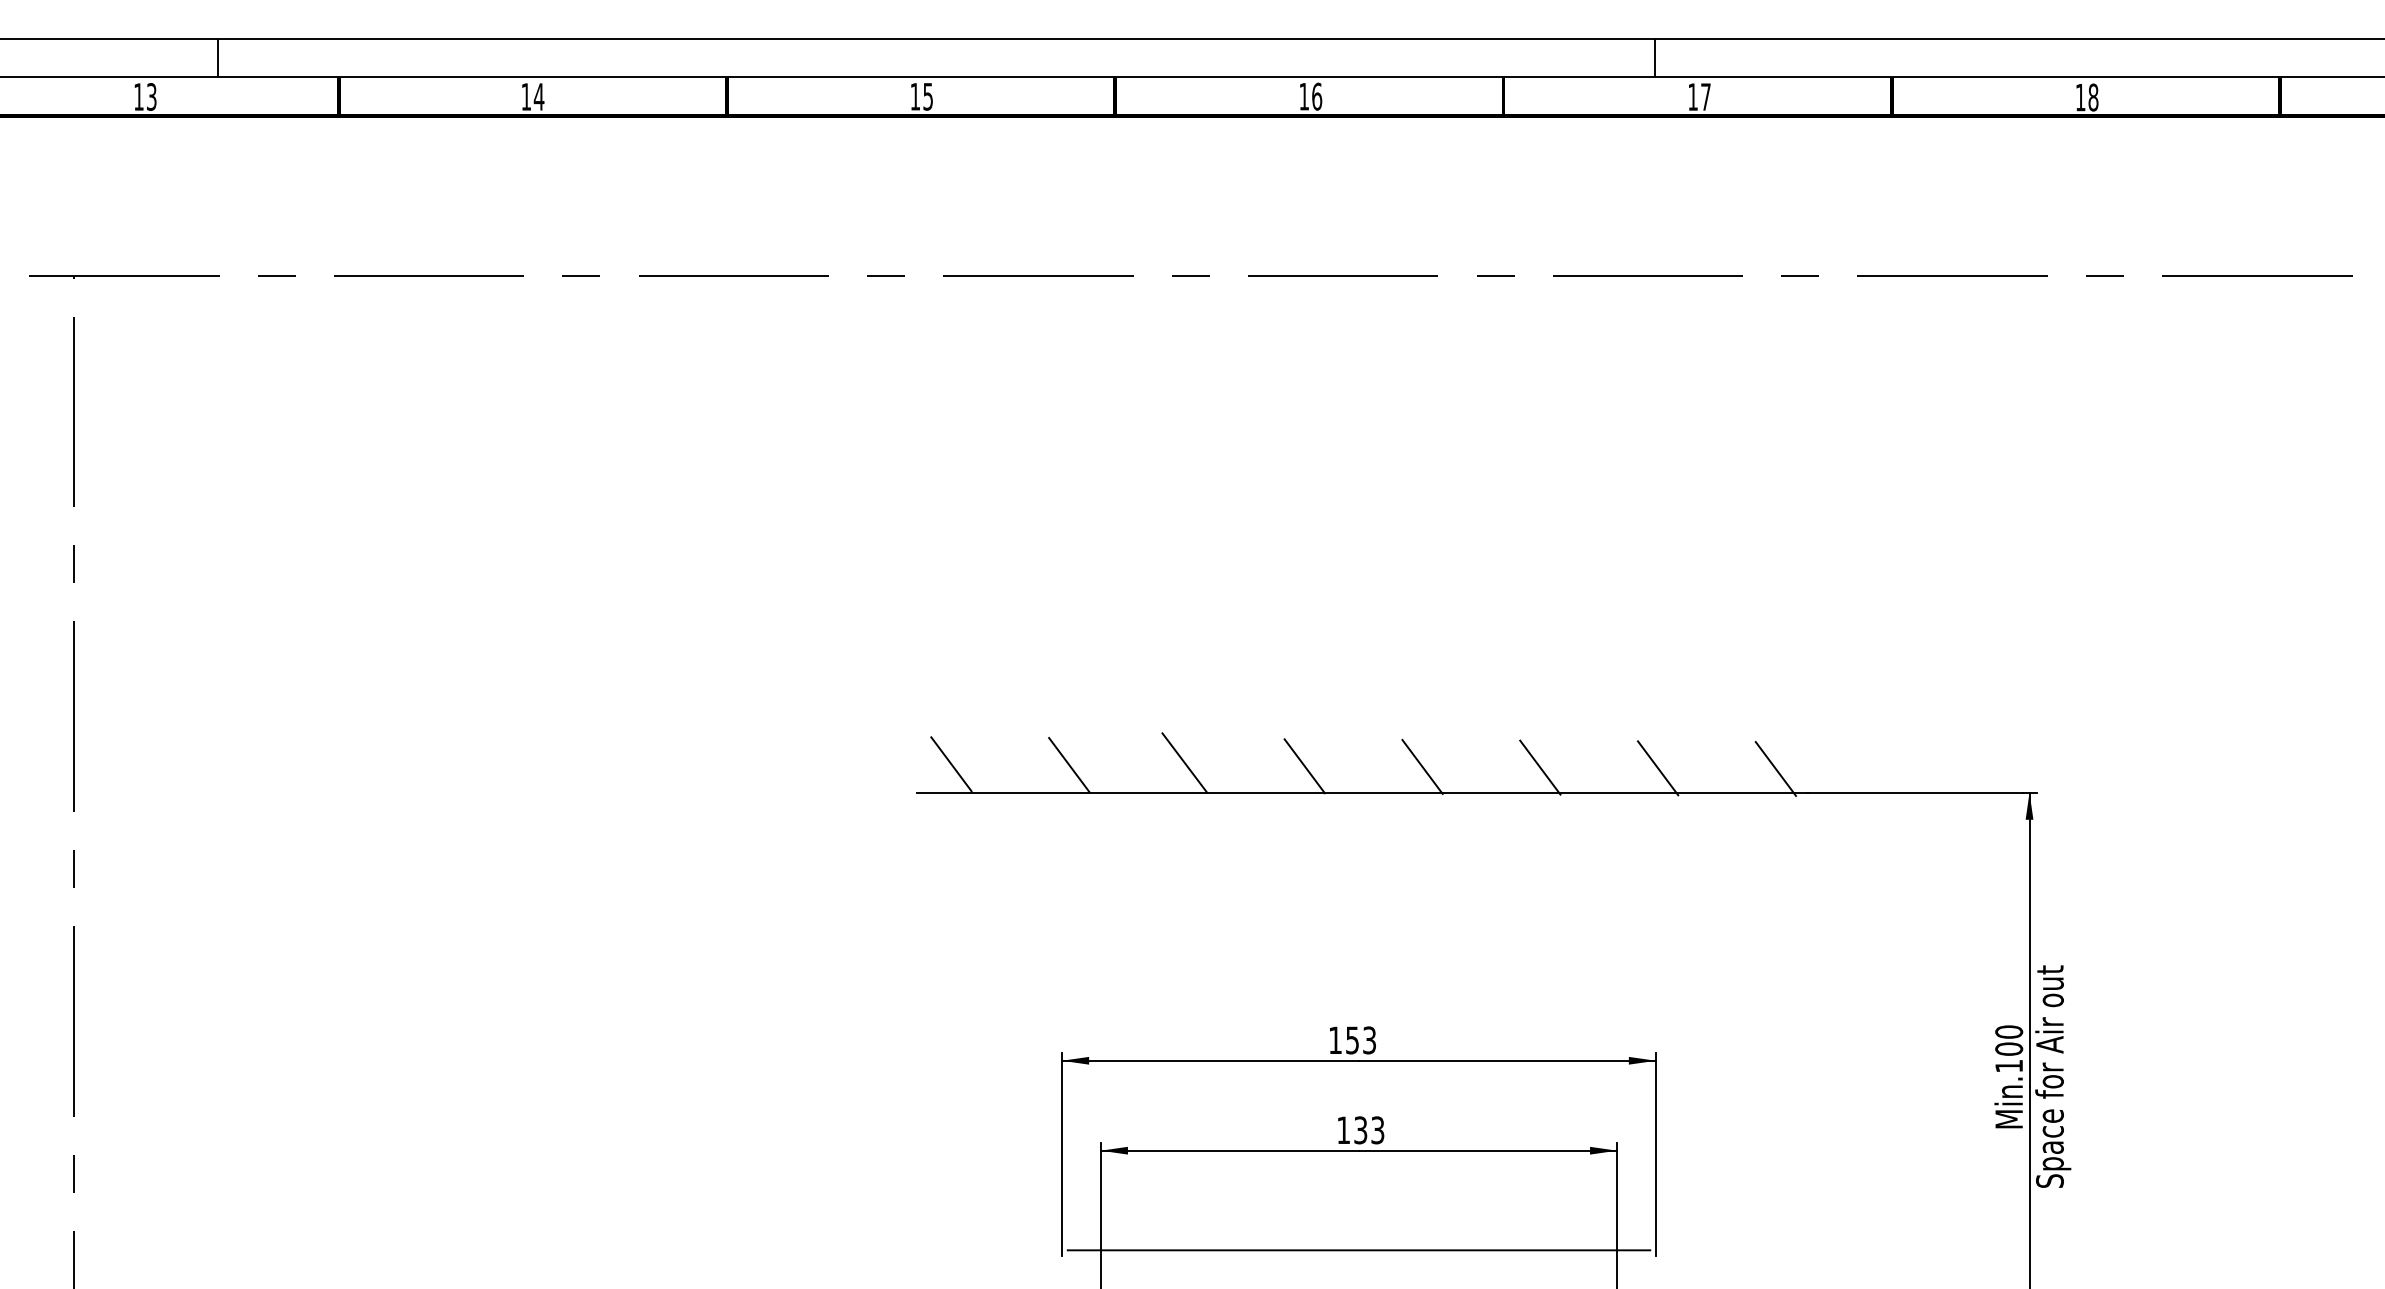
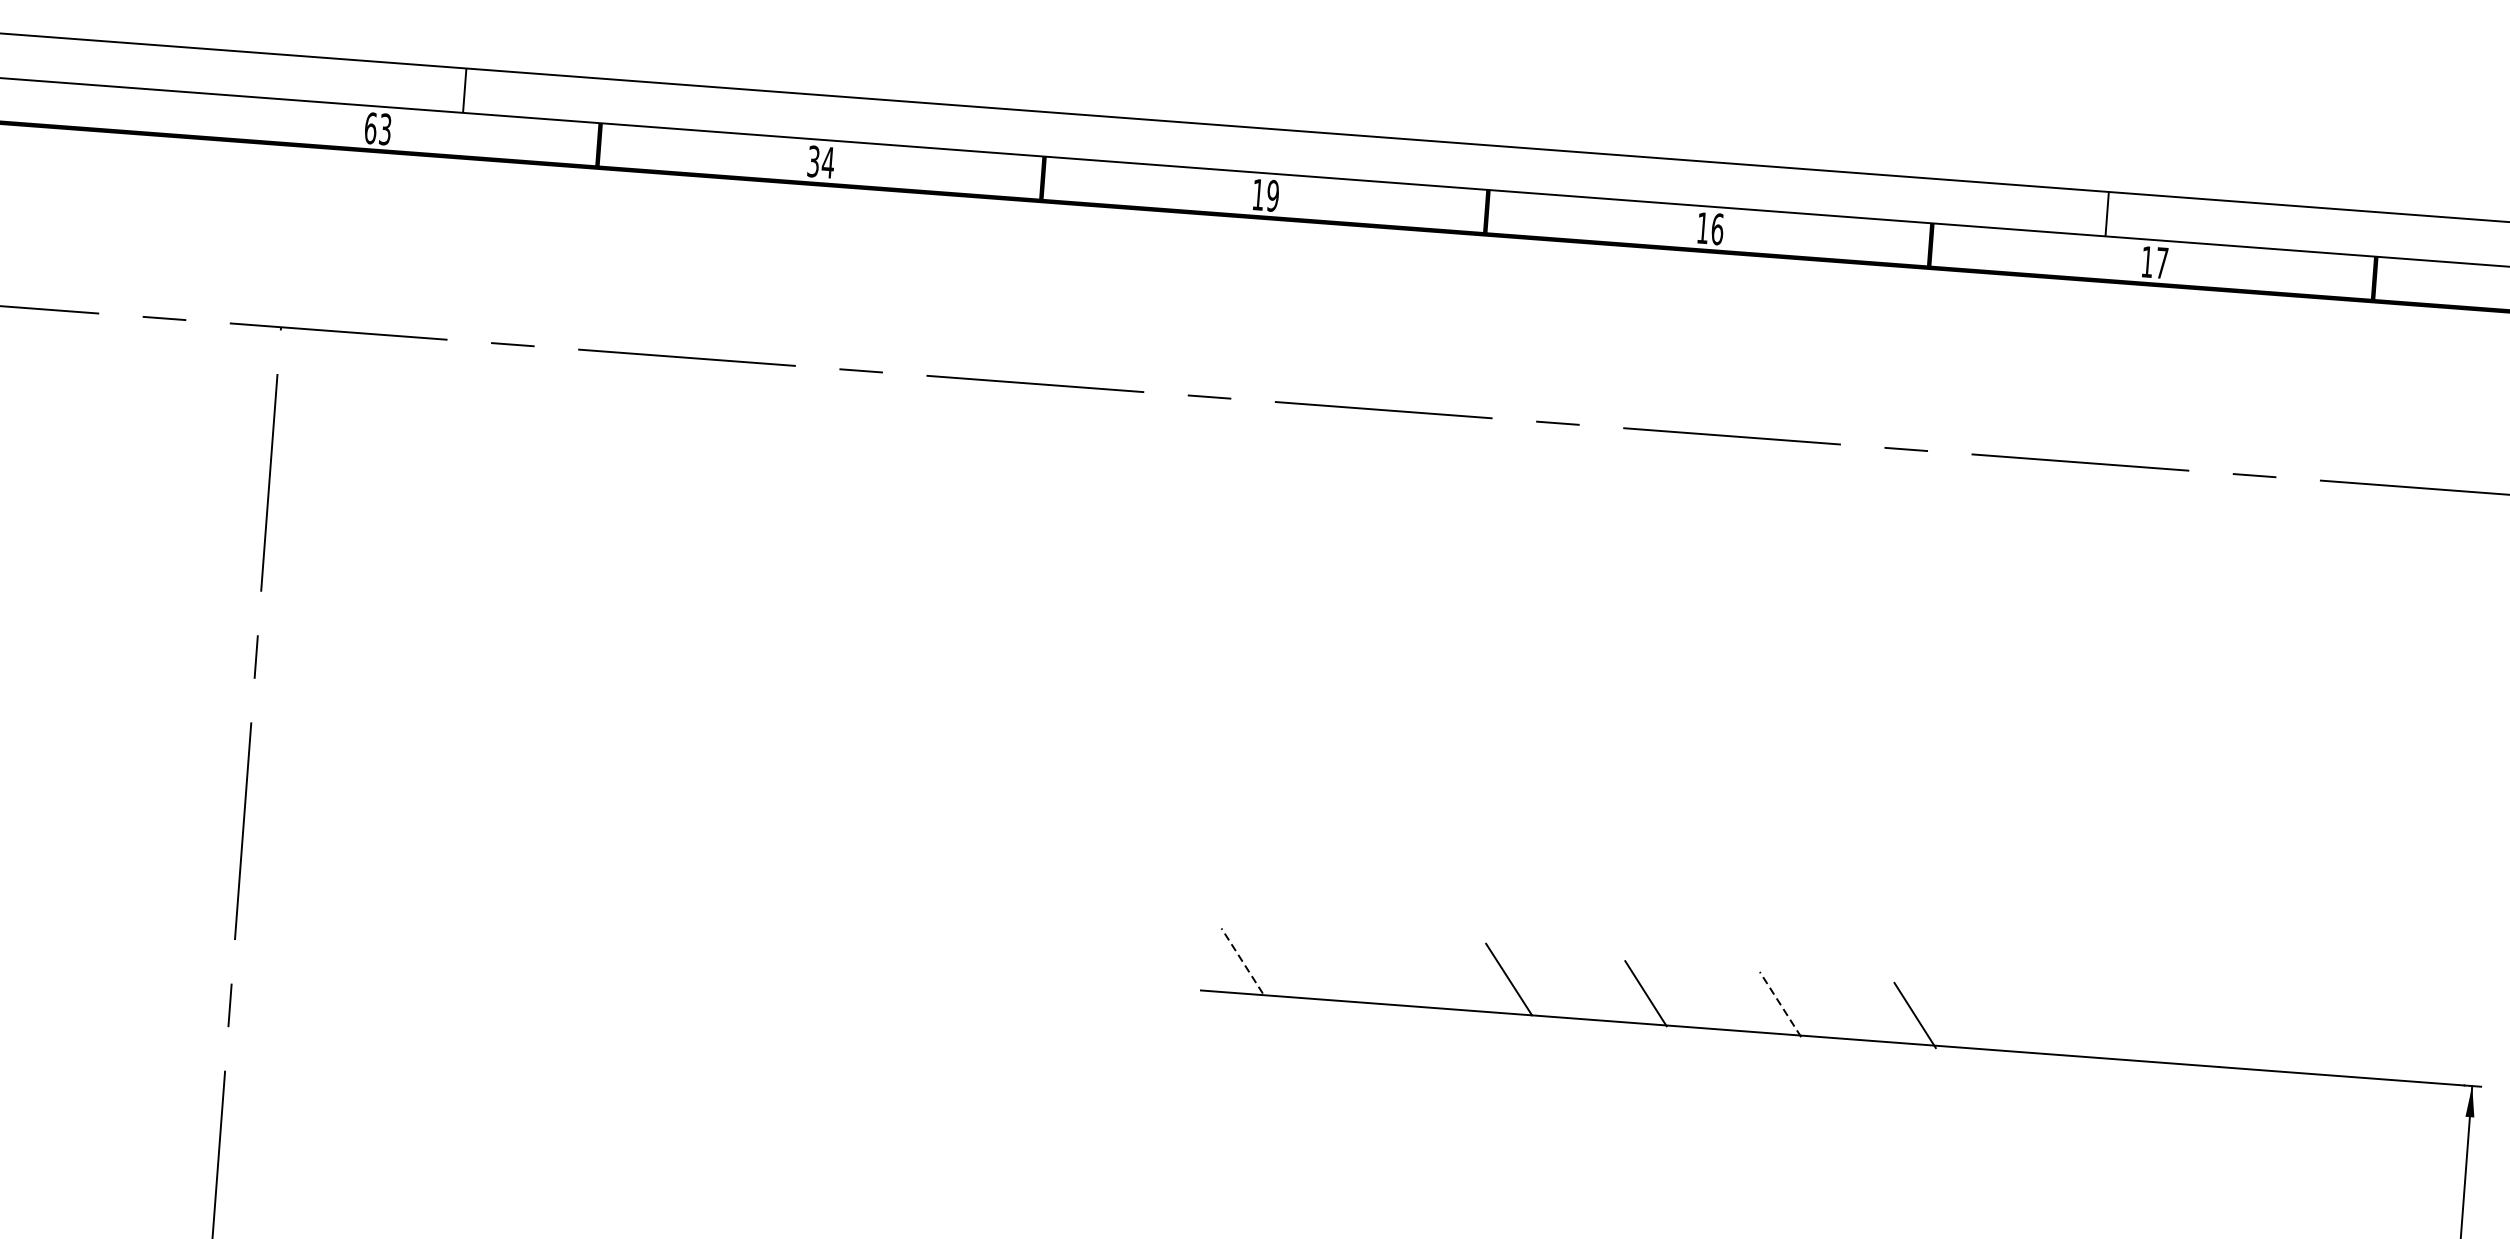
text: (139, 96) -> (371, 127), 13 -> 63
text: (526, 96) -> (813, 161), 14 -> 34
text: (928, 96) -> (1273, 195), 15 -> 19
line: (951, 764) -> (1242, 961), solid -> dashed
line: (1069, 764) -> (1377, 971), removed
line: (1422, 766) -> (1780, 1004), solid -> dashed
line: (1658, 768) -> (2050, 1026), removed
line: (1775, 768) -> (2183, 1036), removed

